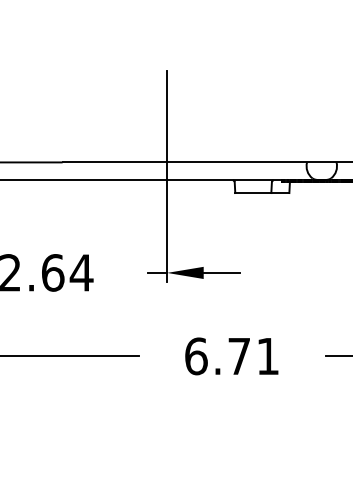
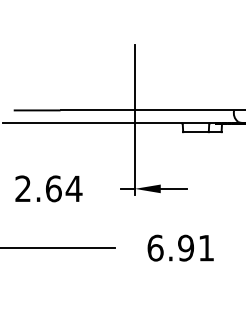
text: (239, 356) -> (186, 248), 6.71 -> 6.91

